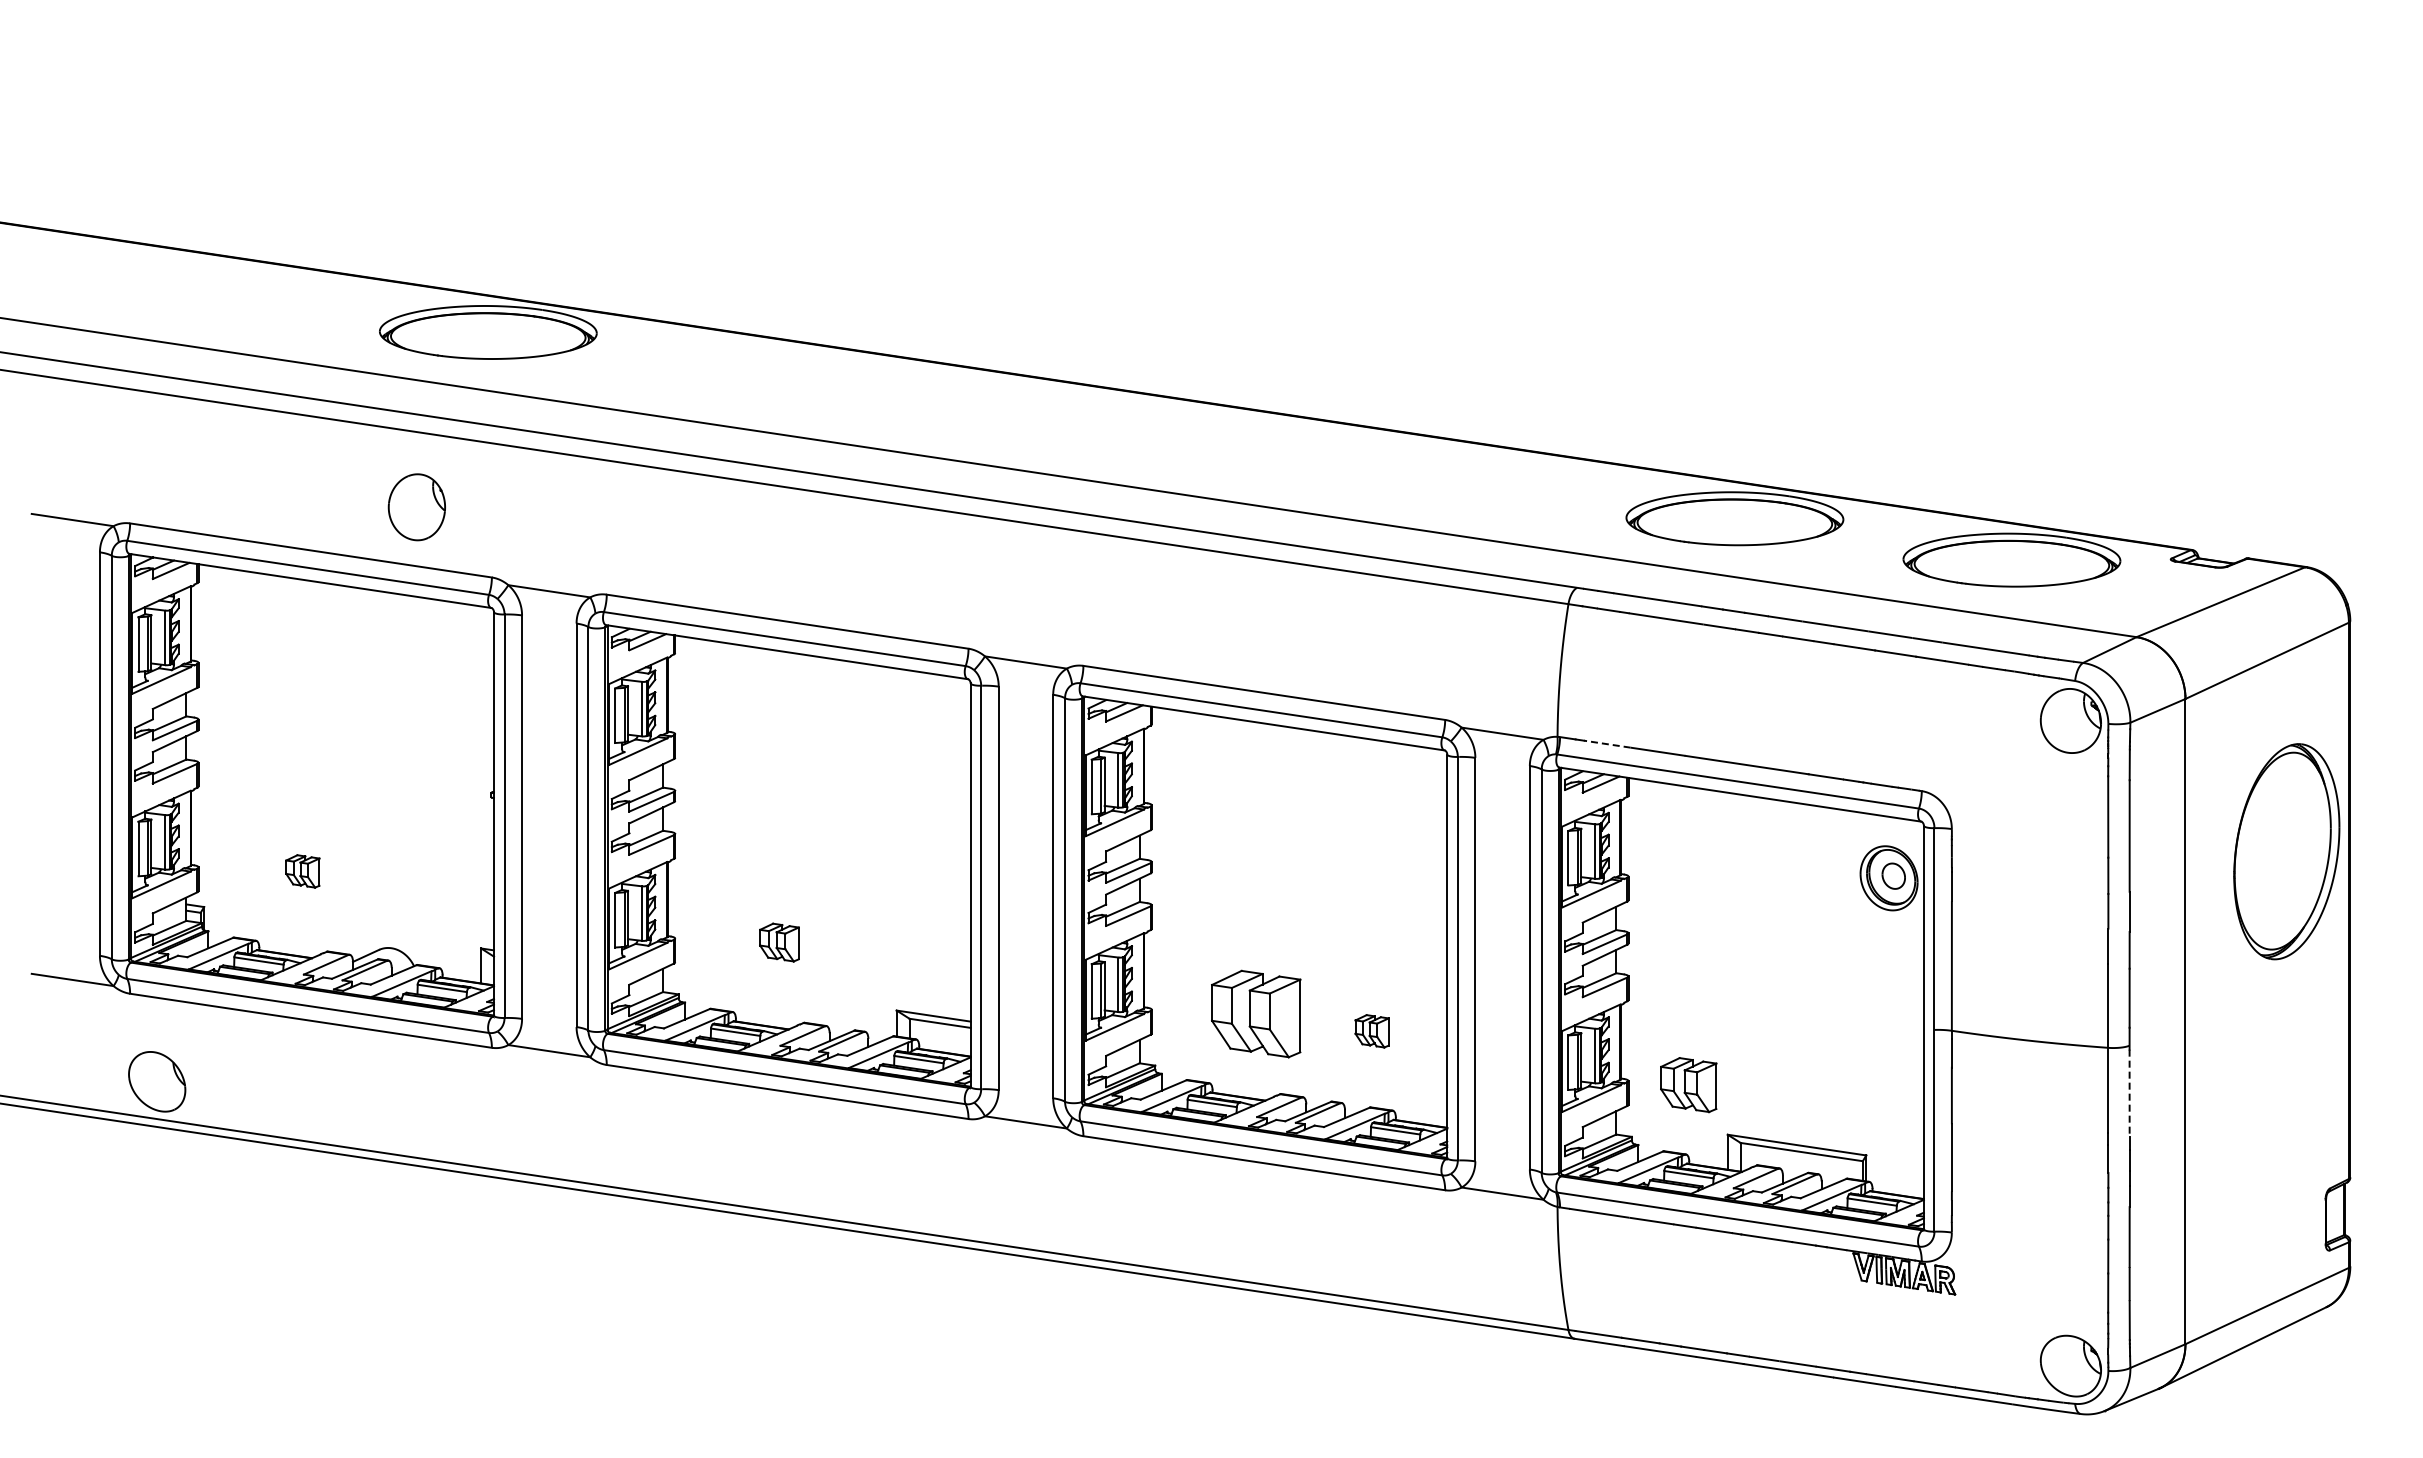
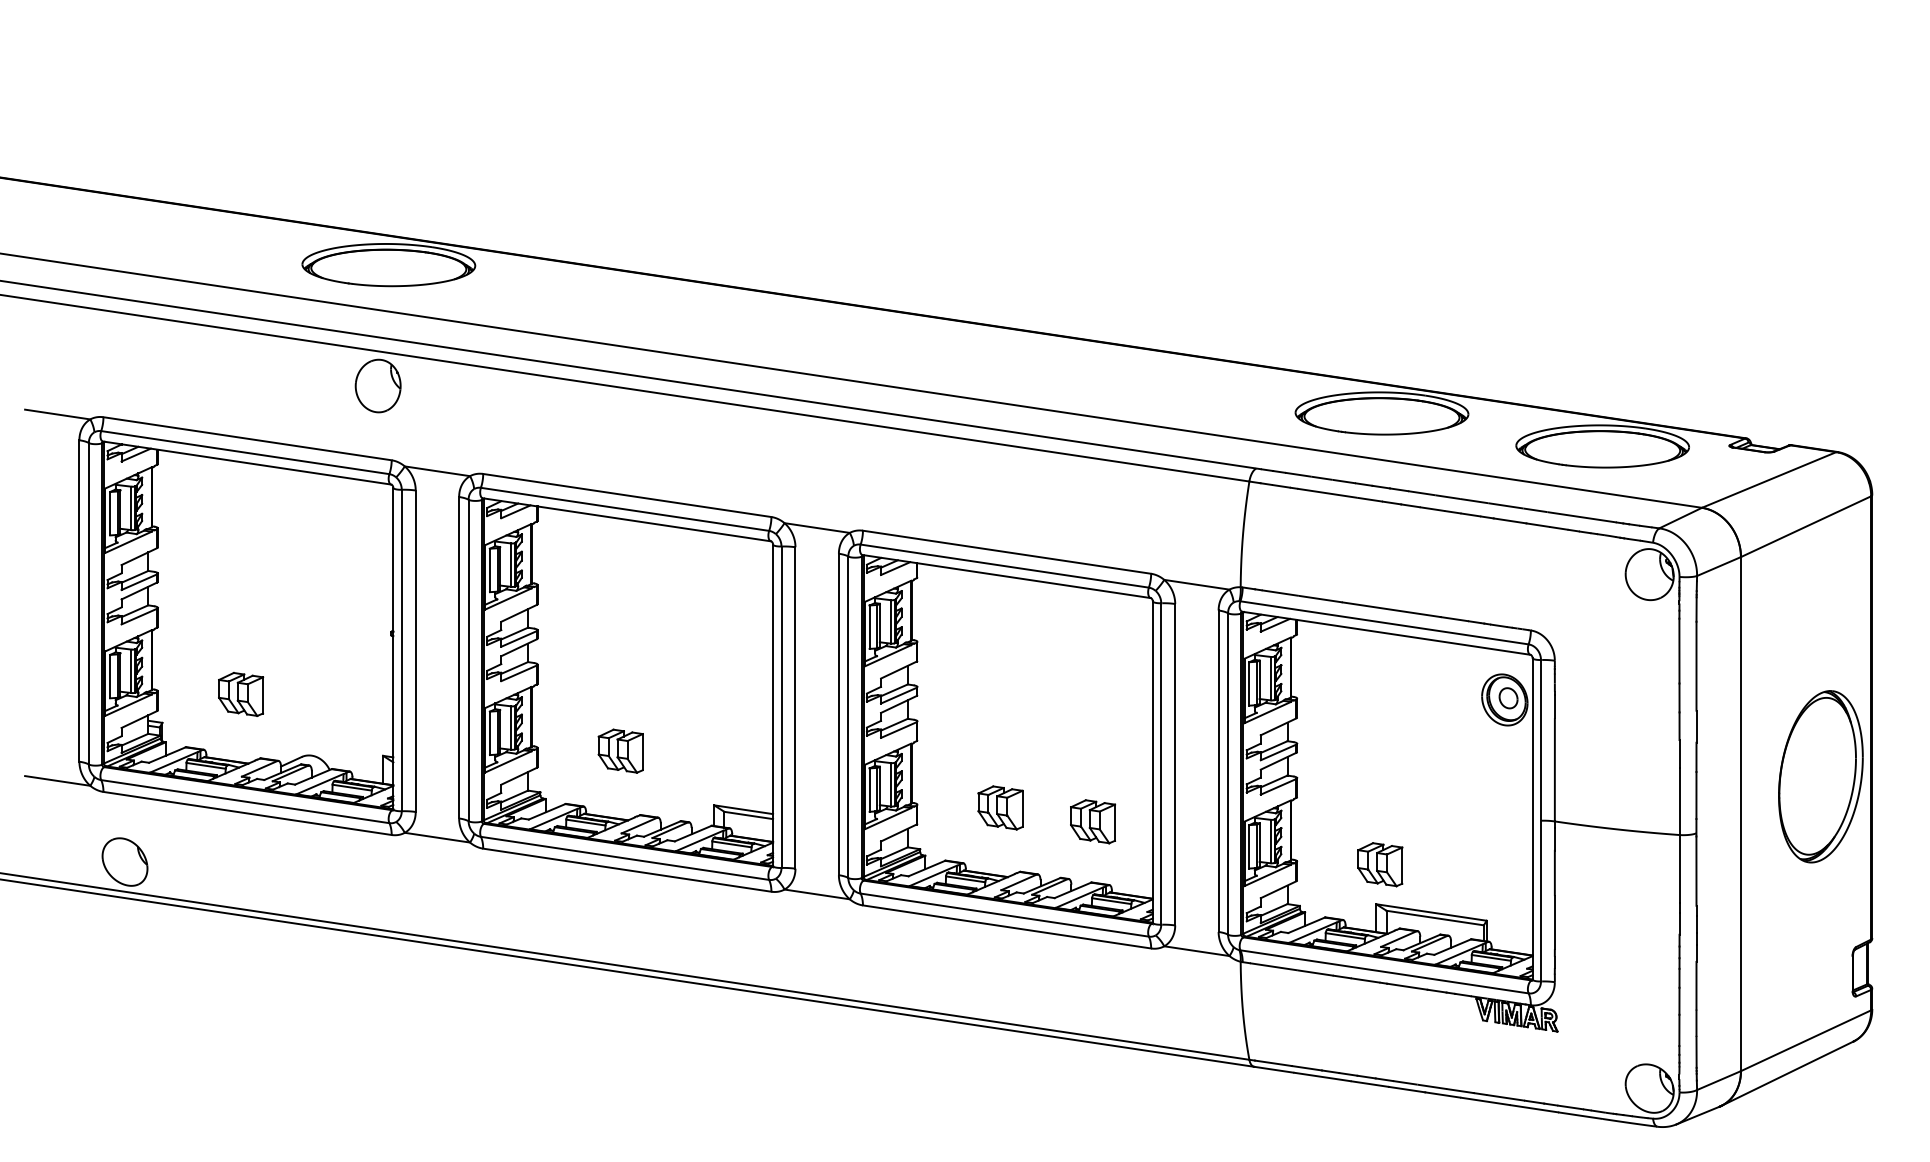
part: (416, 507) -> (377, 386), moved
line: (1607, 744) -> (1280, 593), dashed -> solid
part: (2286, 851) -> (1820, 776), moved
part: (302, 871) -> (240, 694), size x1.67
part: (779, 942) -> (620, 751), size x1.43
part: (1255, 1013) -> (1000, 807), size x0.62
part: (1371, 1031) -> (1092, 822), size x1.67
part: (1688, 1085) -> (1380, 865), moved
line: (2129, 1093) -> (1696, 871), dashed -> solid

